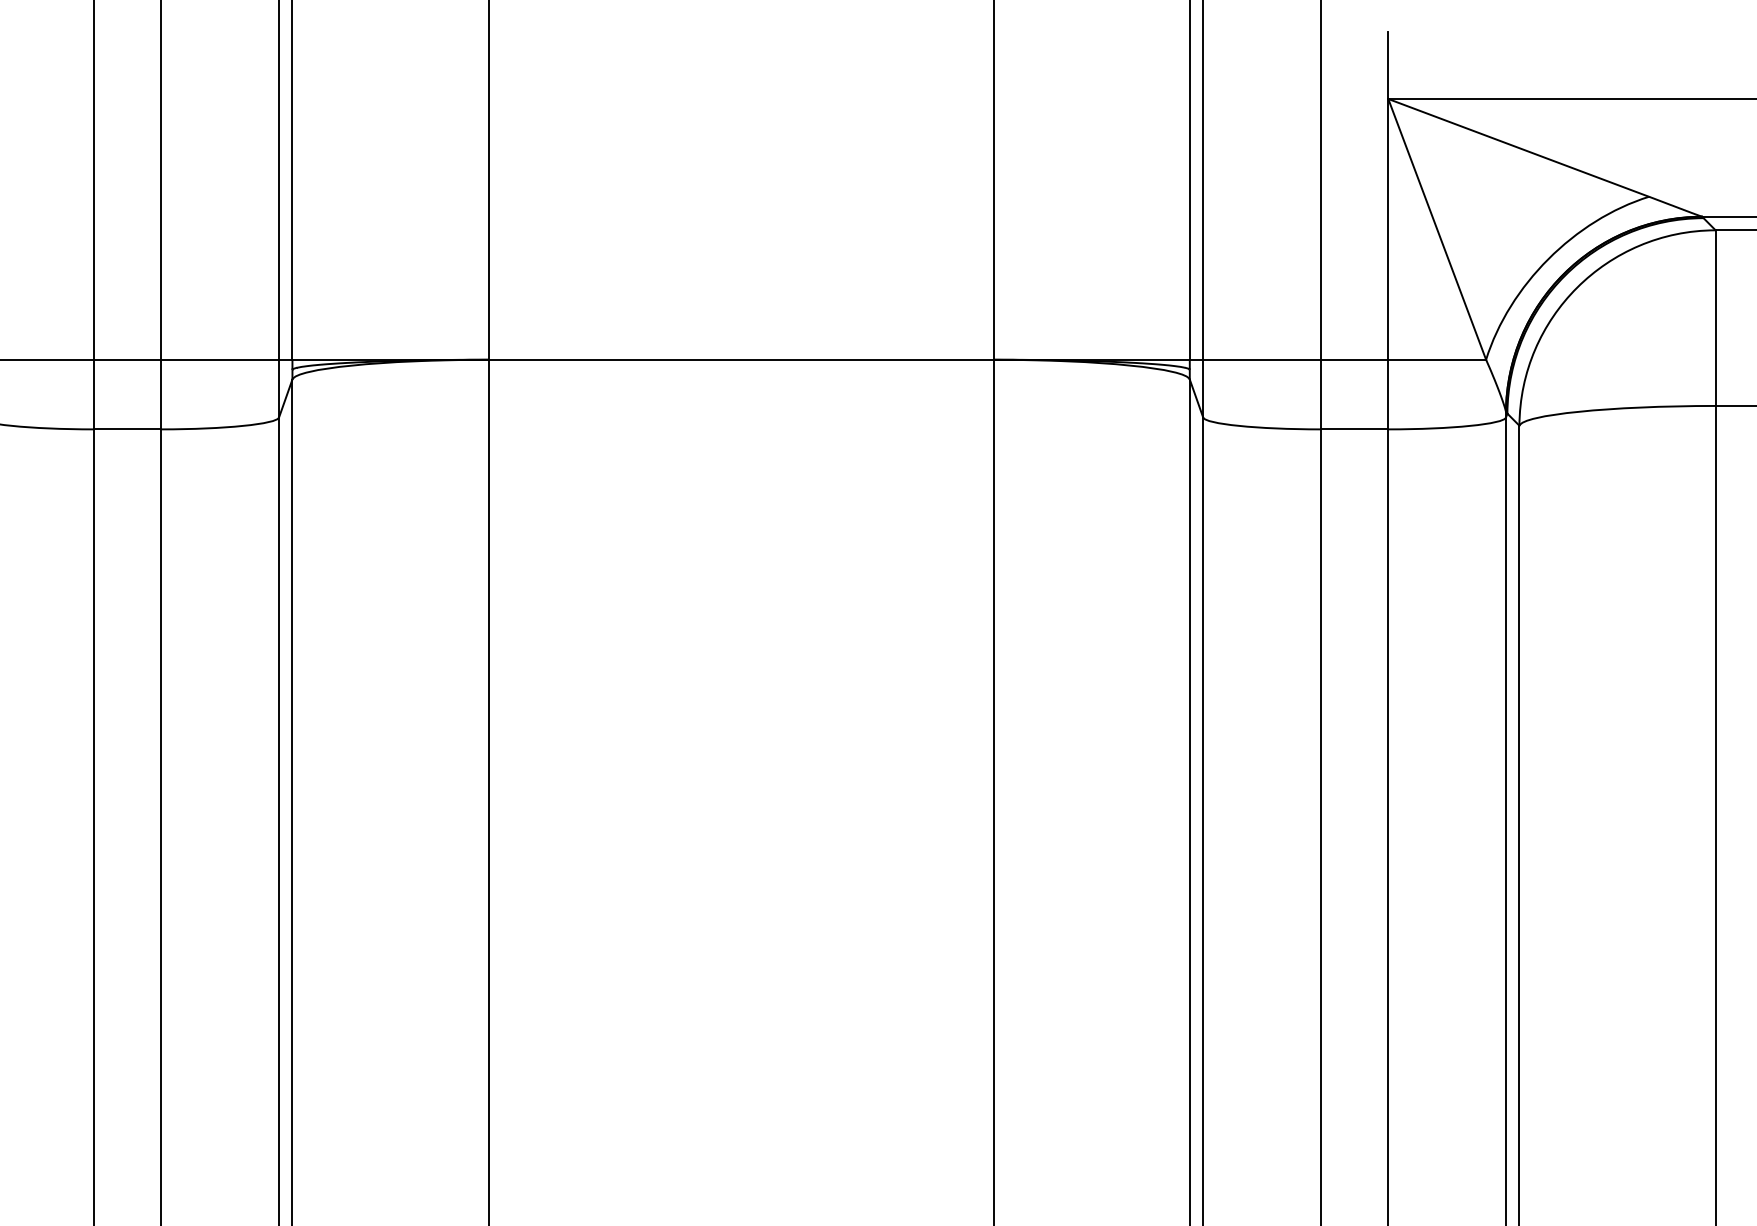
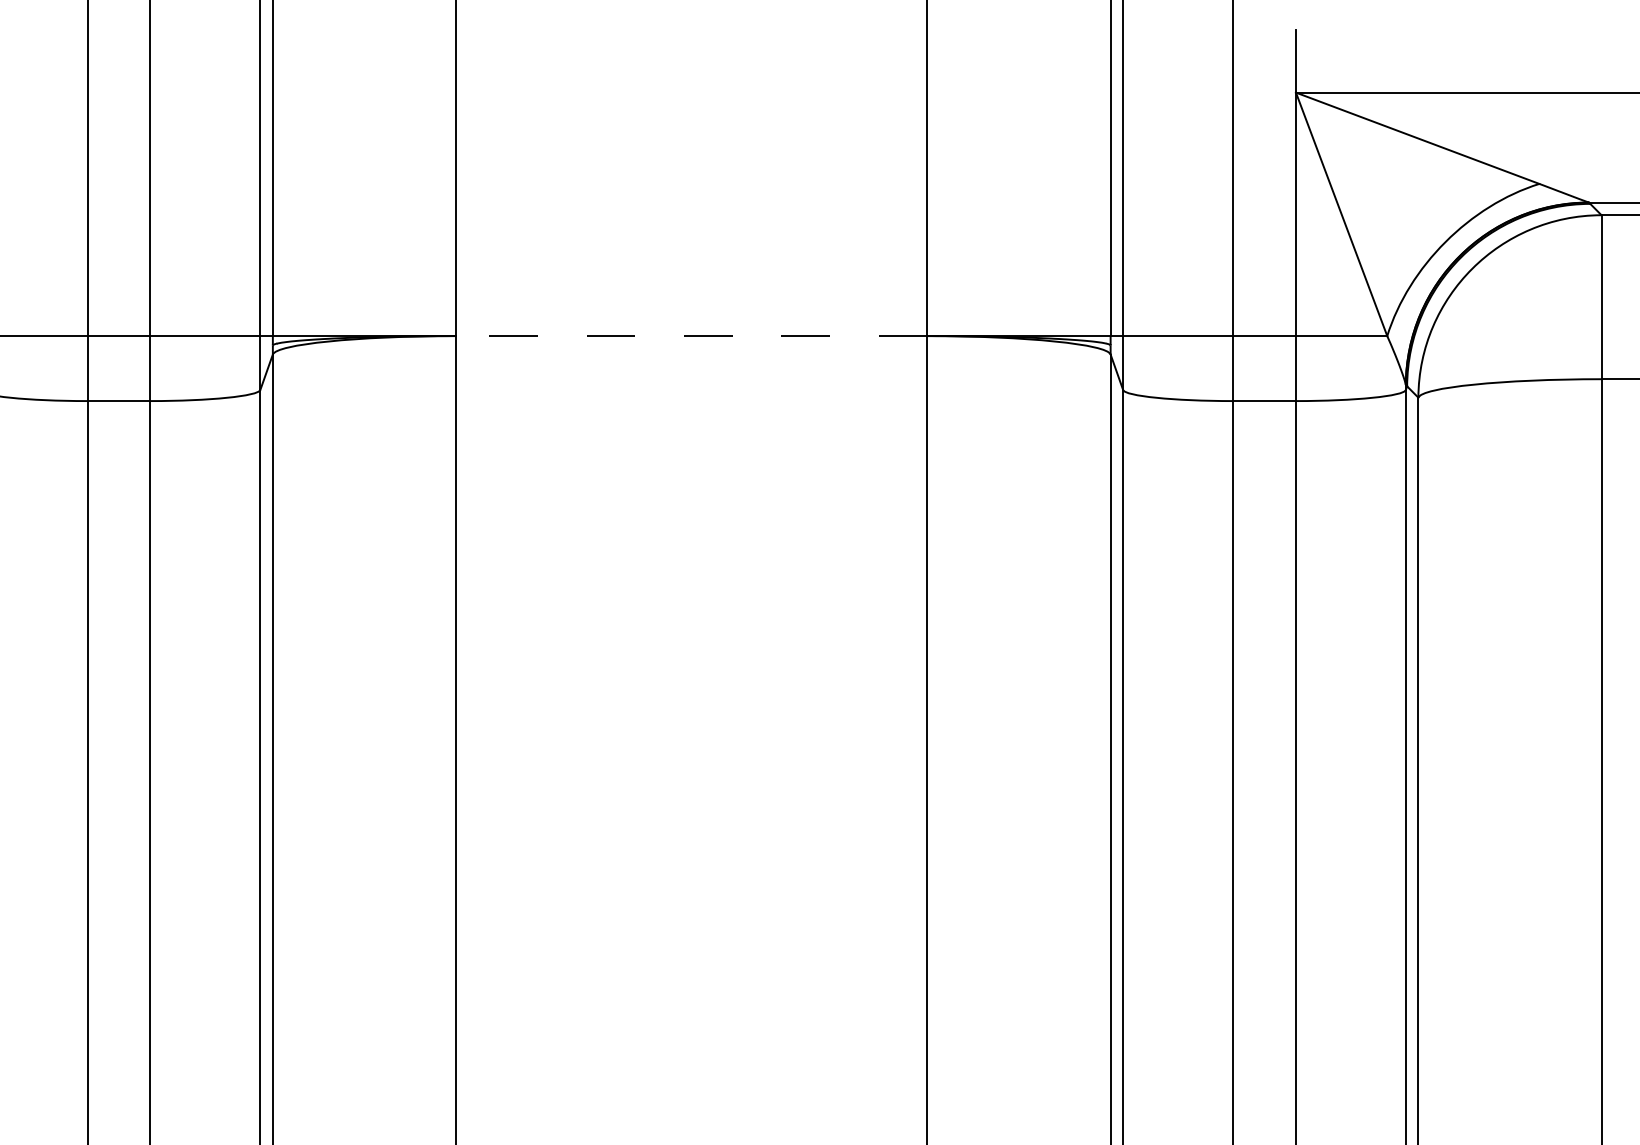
line: (740, 359) -> (691, 335), solid -> dashed

